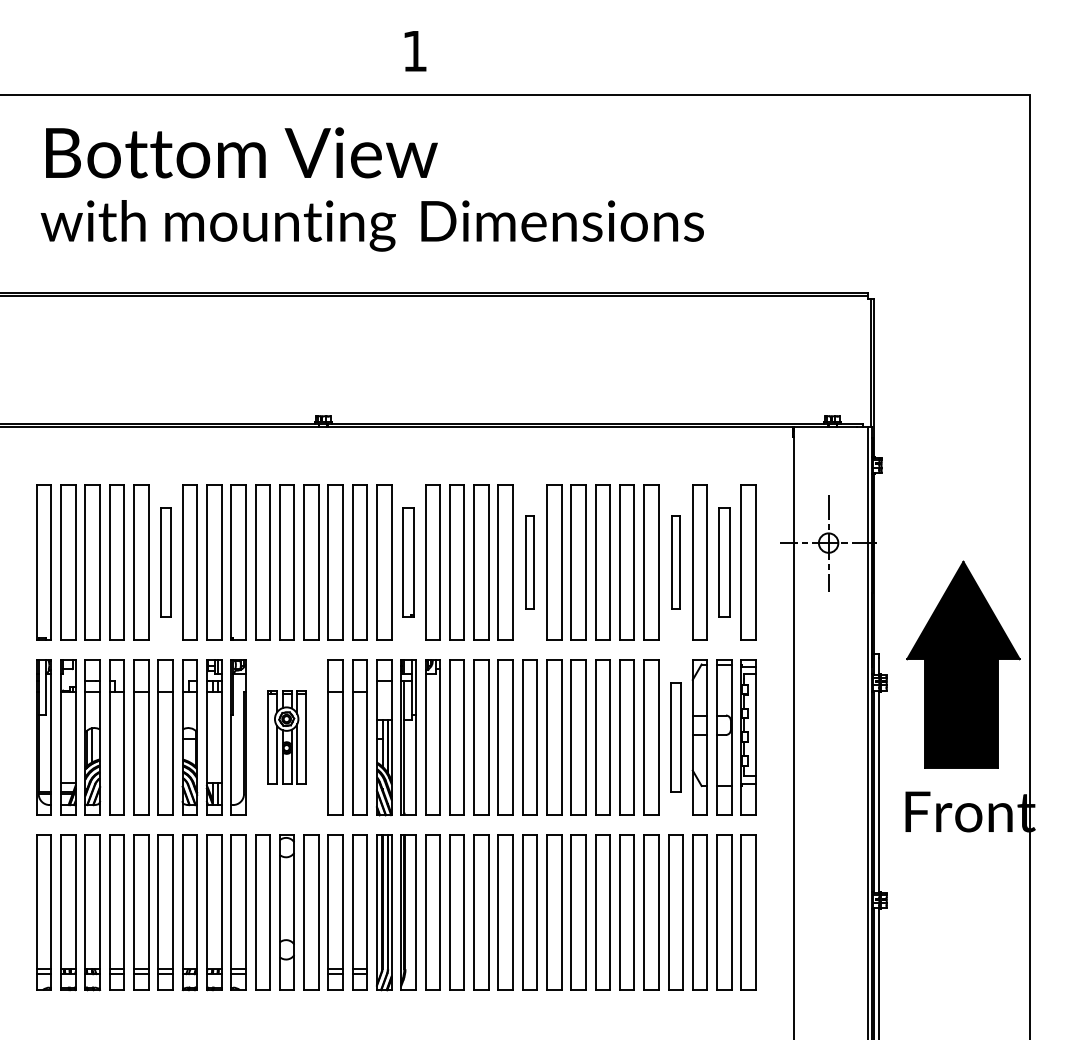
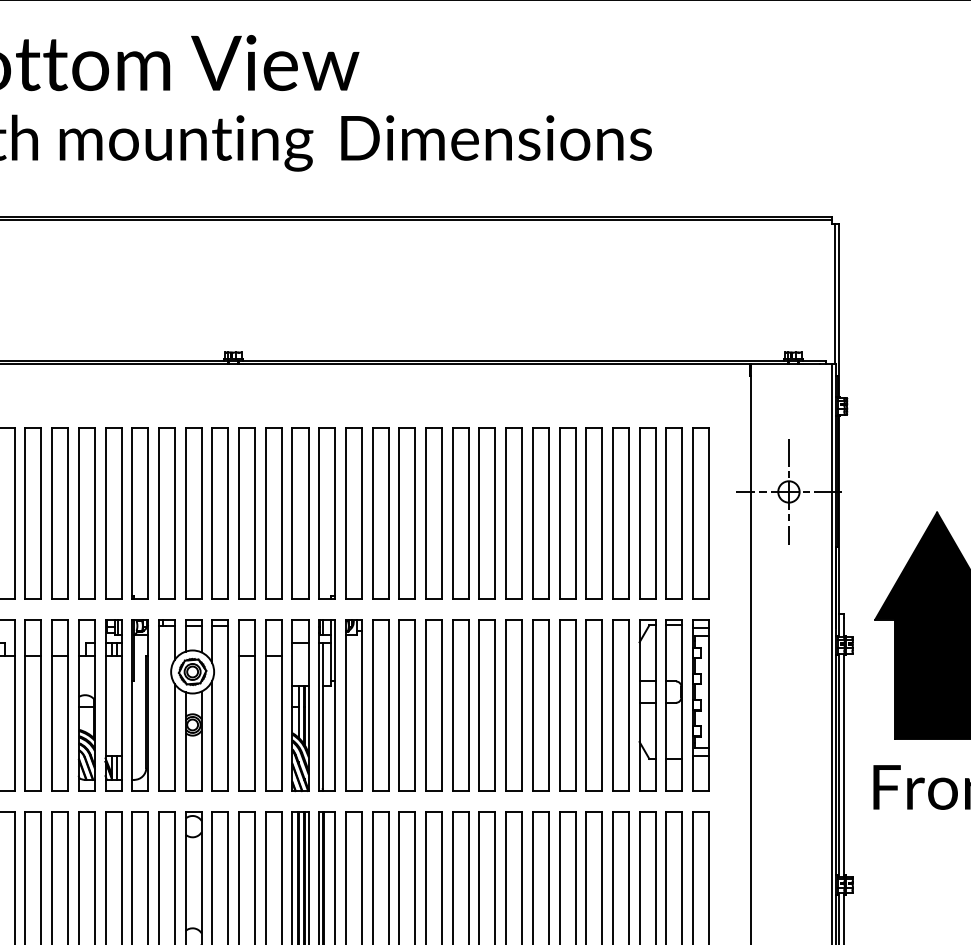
part: (165, 562) -> (60, 513), size x1.43
part: (408, 562) -> (327, 513), size x1.43
part: (529, 562) -> (460, 513), size x1.67
part: (675, 562) -> (620, 513), size x1.67
part: (724, 562) -> (674, 513), size x1.43
part: (287, 737) -> (194, 705), size x1.67
part: (675, 737) -> (620, 705), size x1.43

